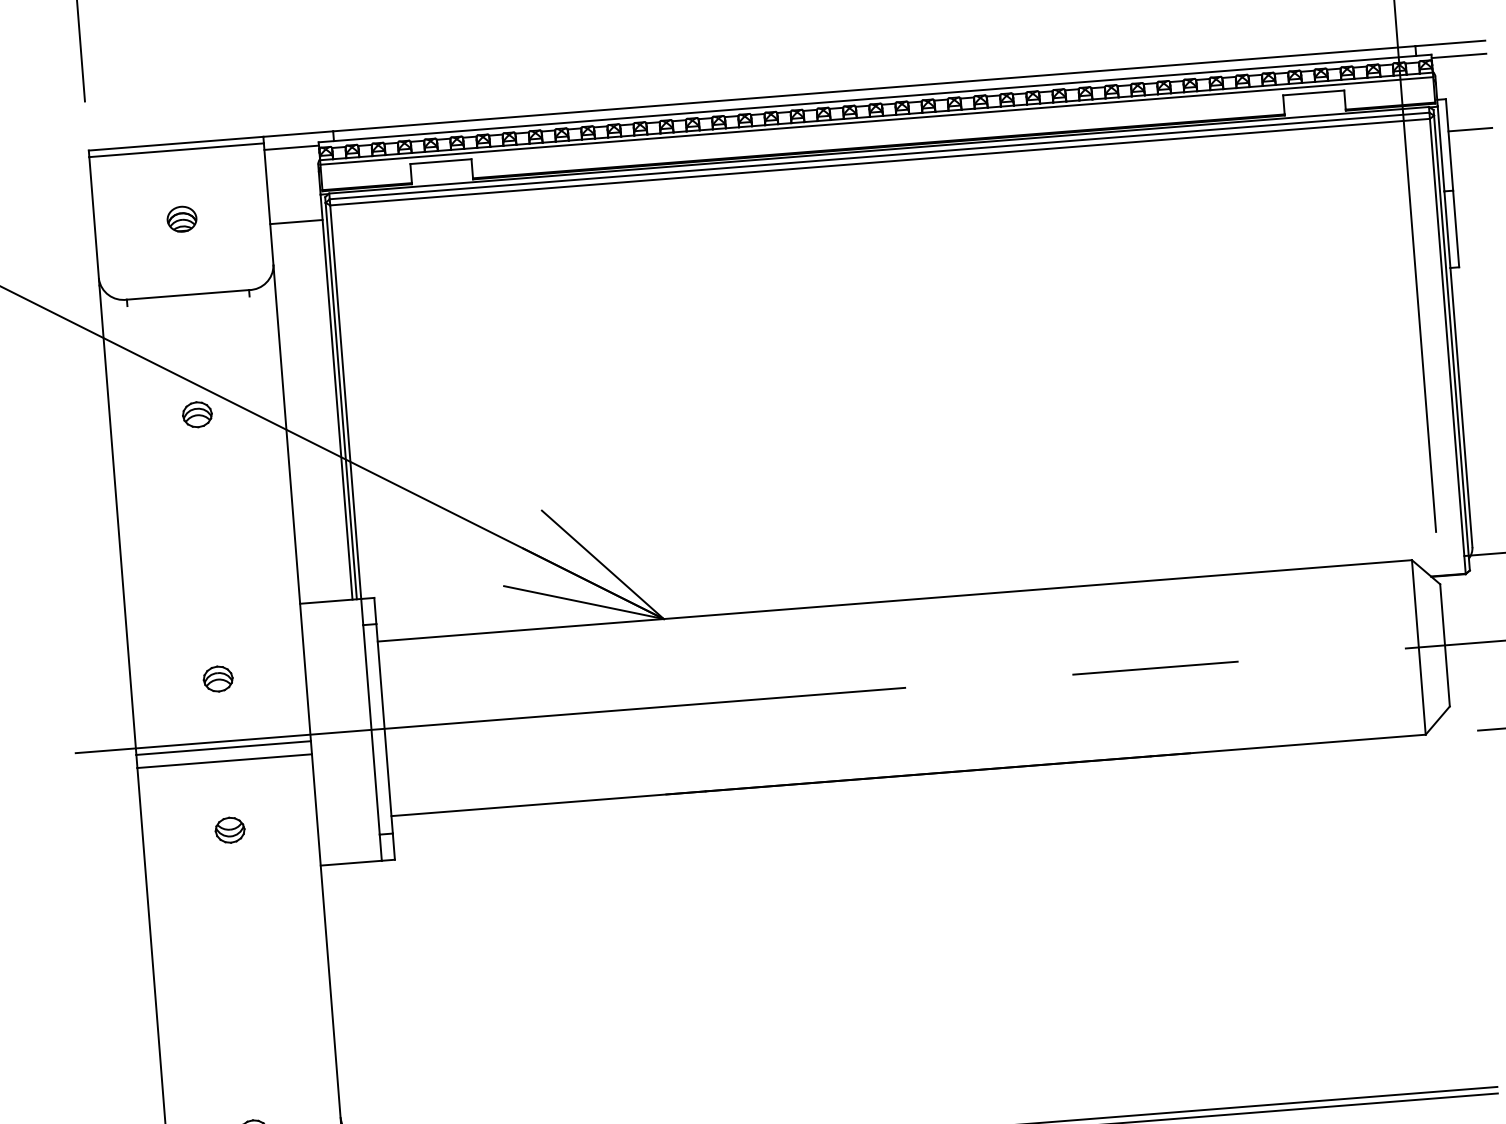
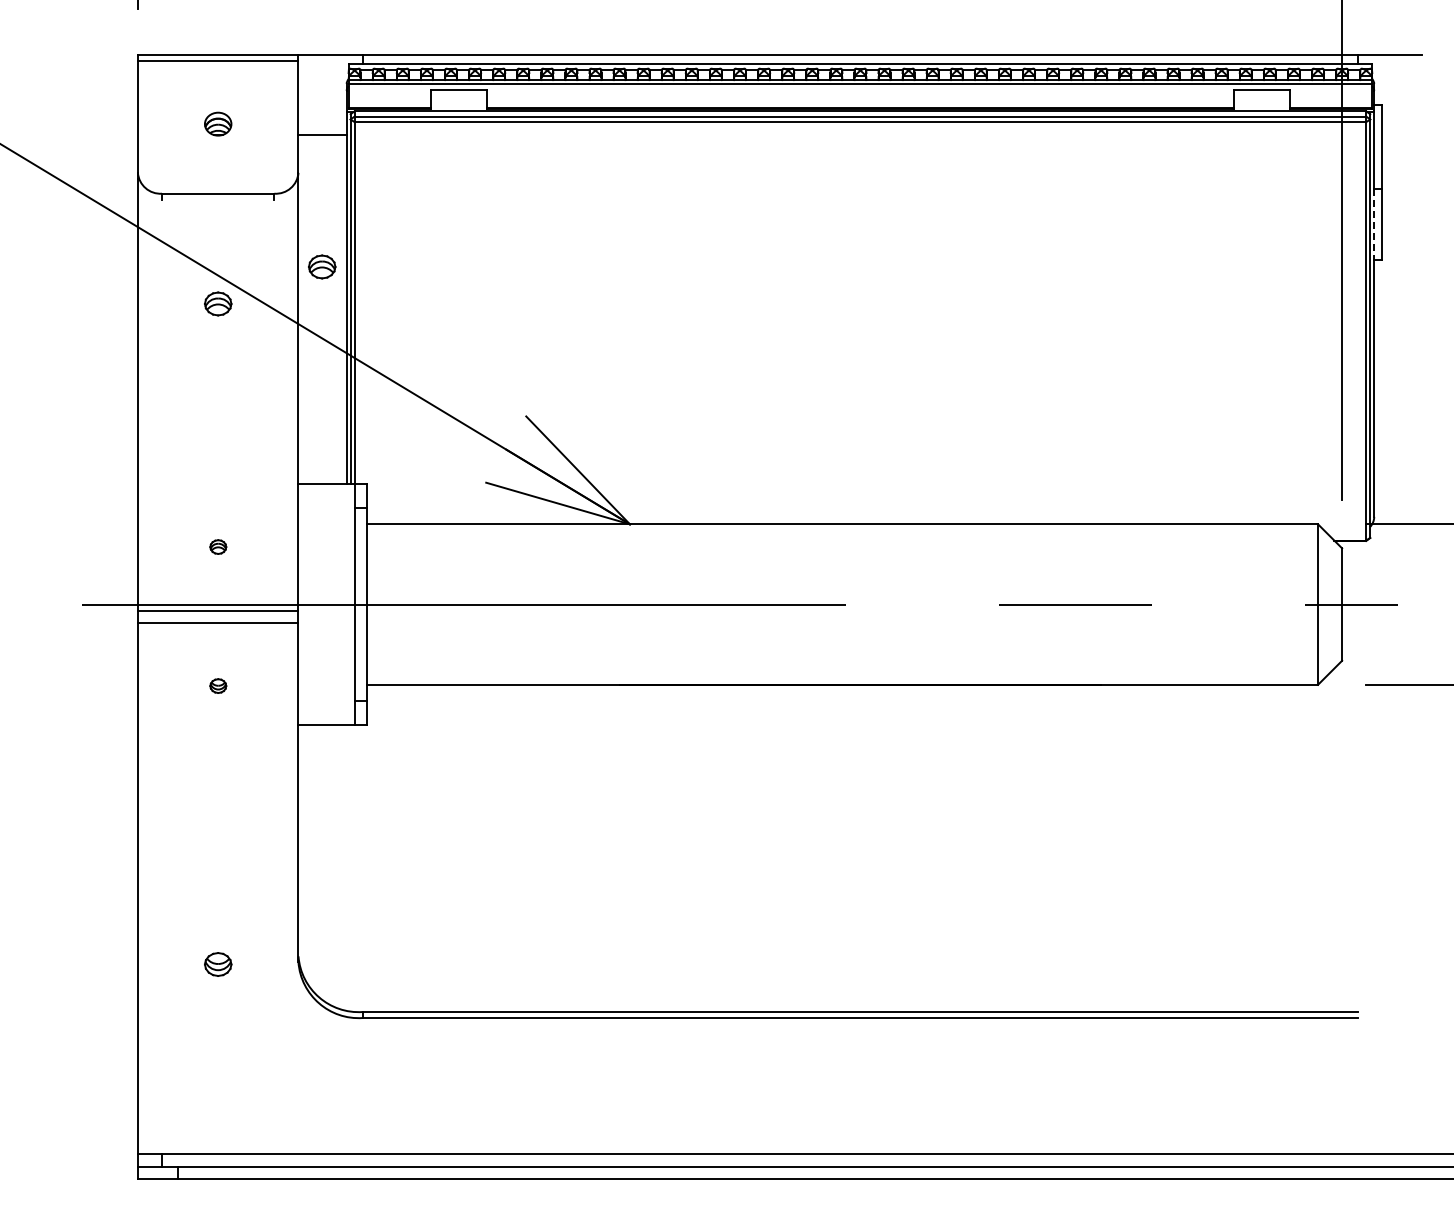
line: (1459, 55) -> (1397, 66), removed
line: (1470, 129) -> (1402, 134), removed
line: (291, 147) -> (323, 66), removed
line: (1447, 230) -> (1374, 225), solid -> dashed
part: (307, 365) -> (322, 266), added
part: (218, 678) -> (218, 546), size x0.6
part: (230, 829) -> (218, 685), size x0.6

